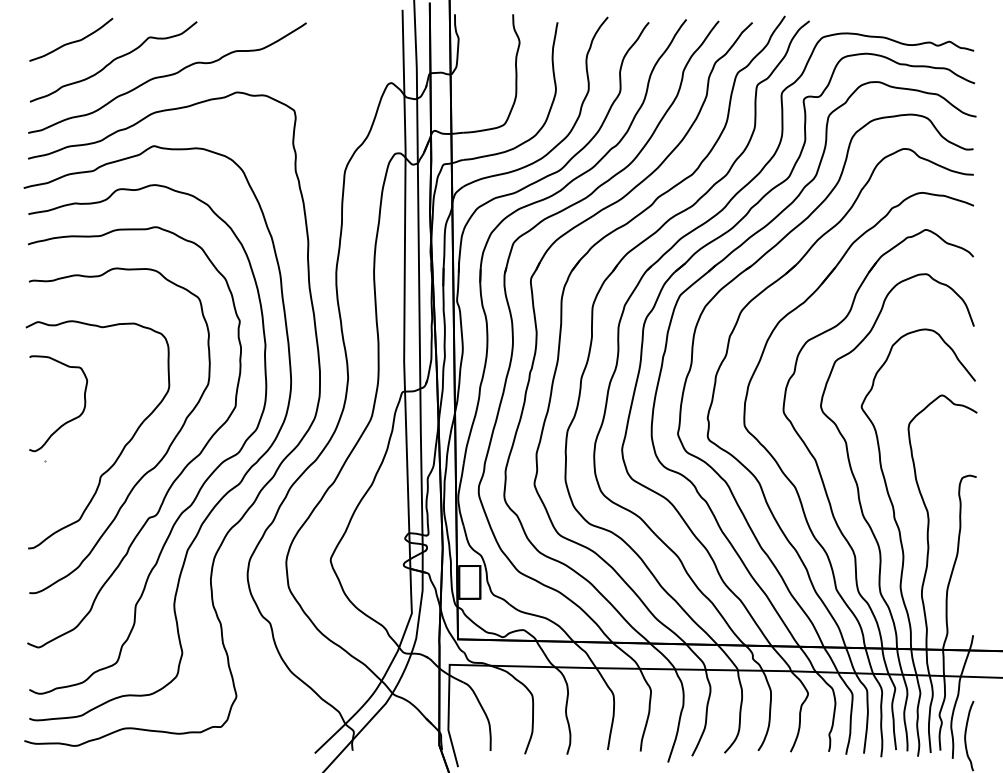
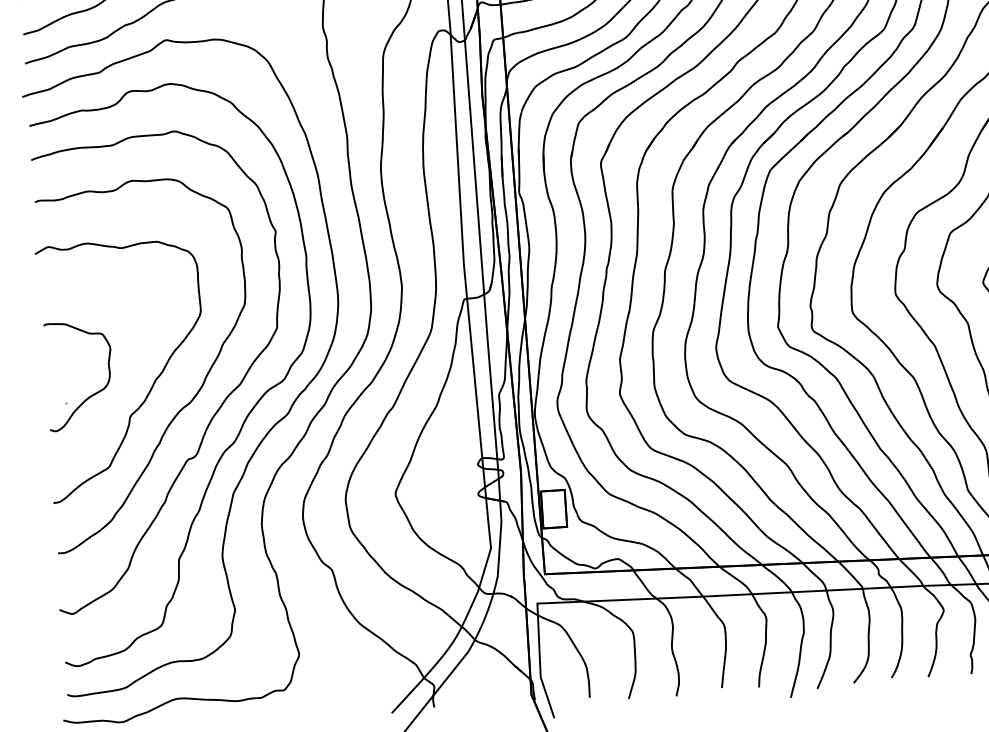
curve: (66, 421) -> (89, 395), moved

